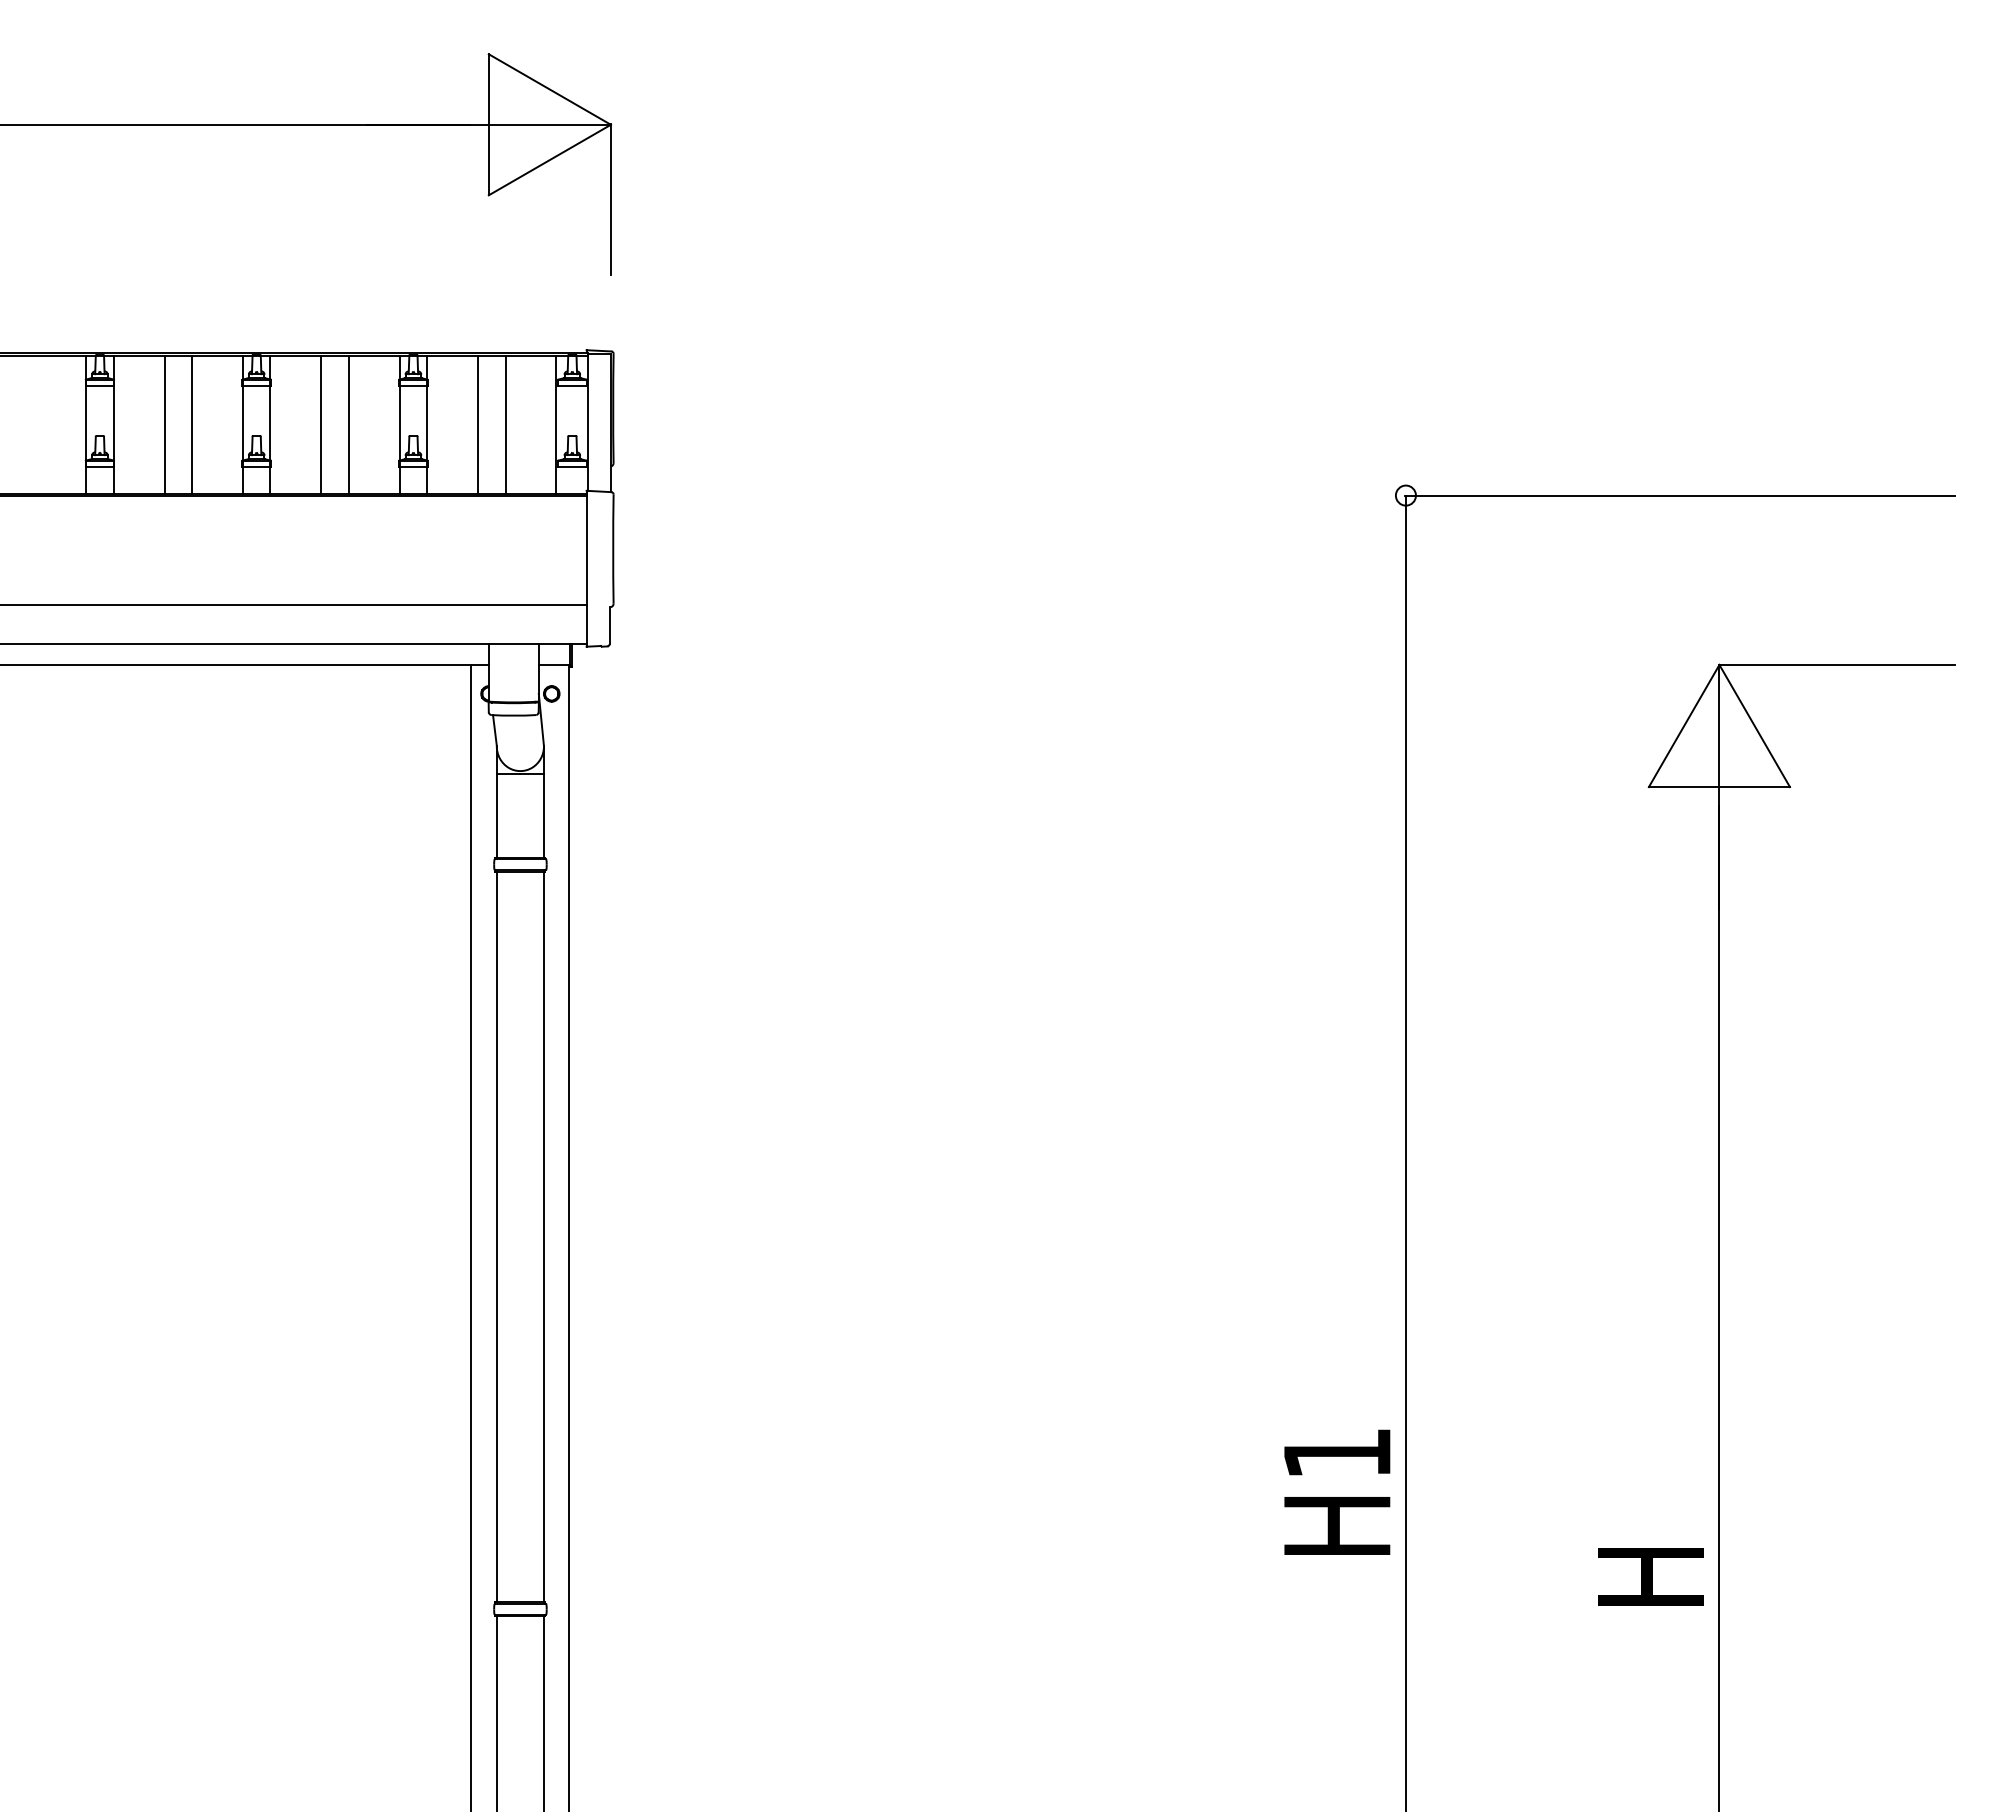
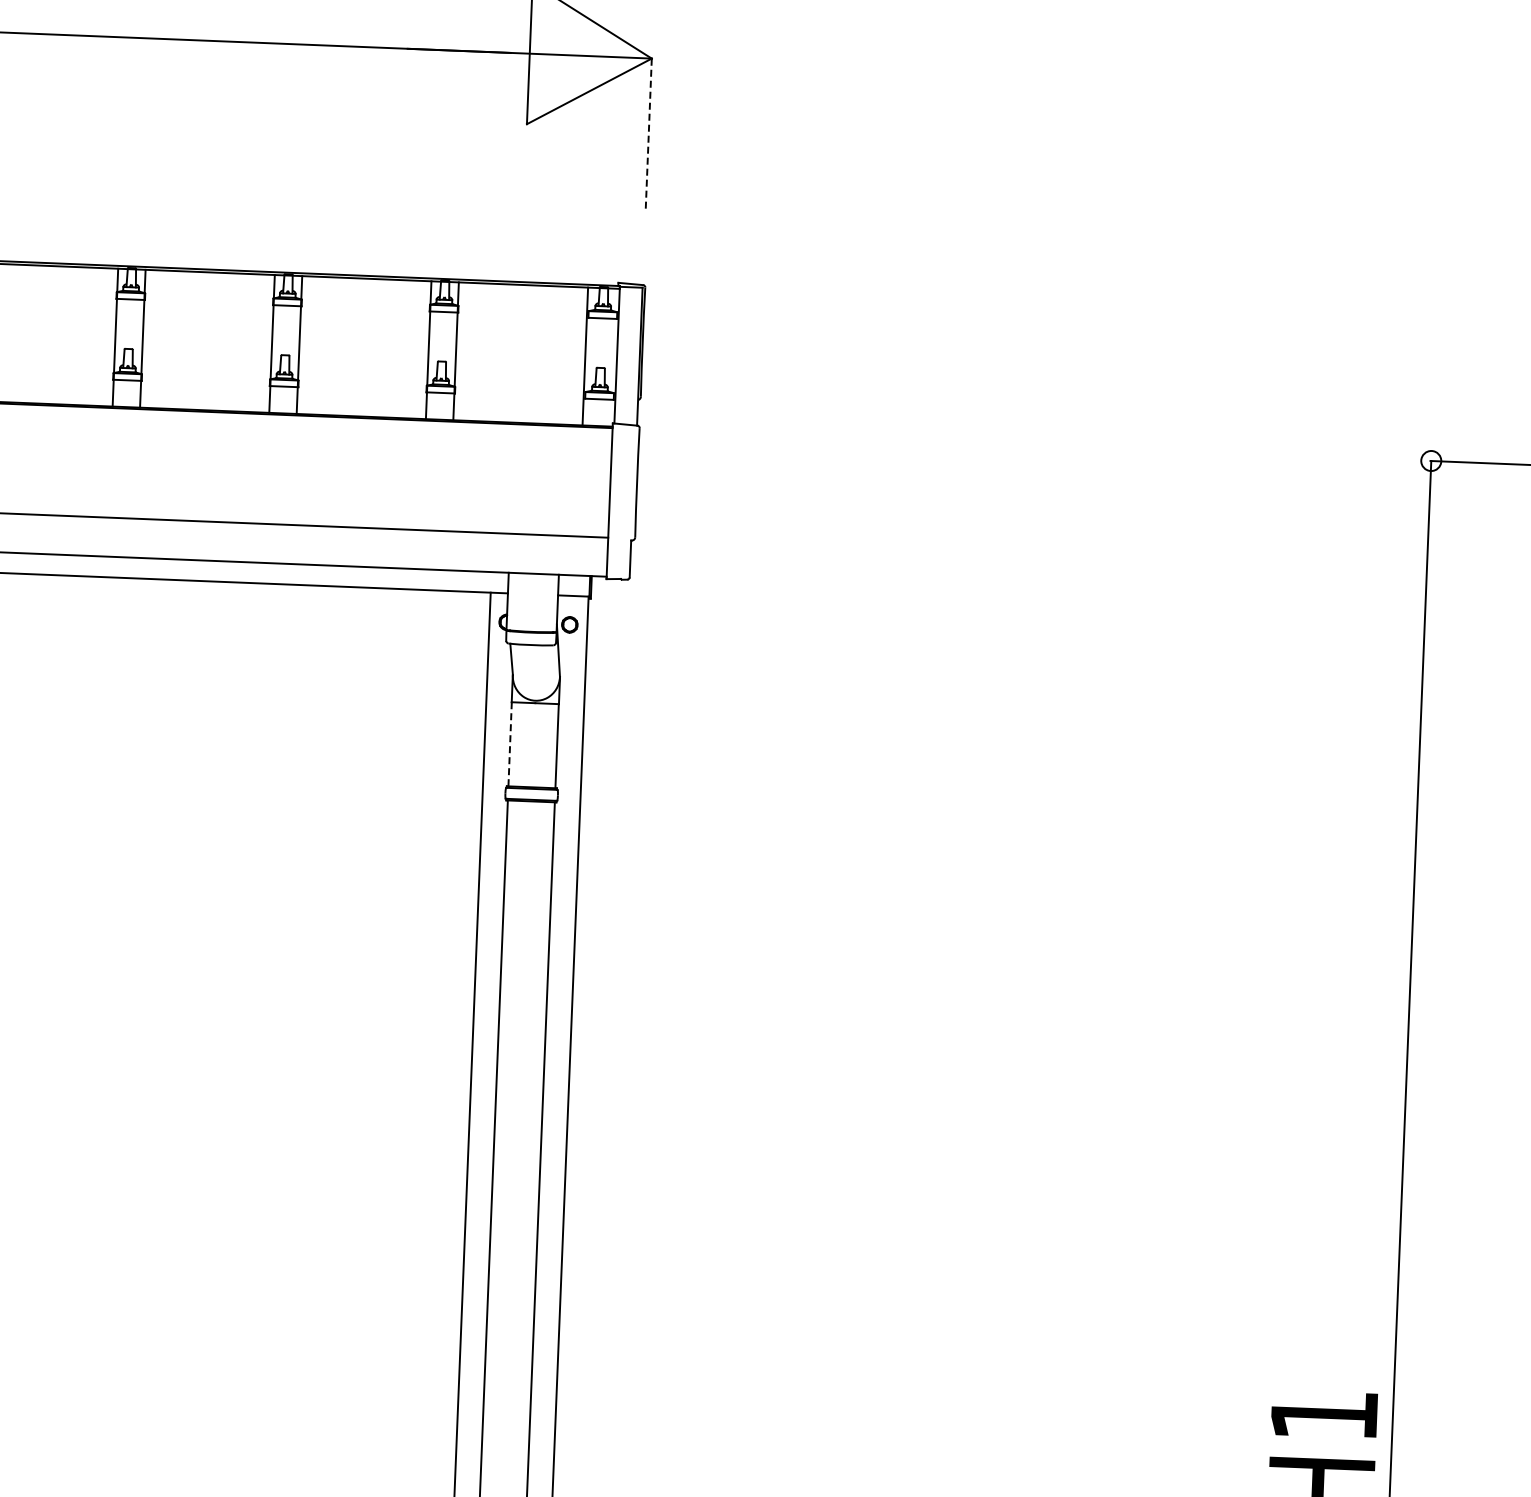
line: (610, 198) -> (648, 132), solid -> dashed
line: (164, 425) -> (193, 341), removed
line: (191, 425) -> (220, 342), removed
line: (321, 425) -> (350, 347), removed
line: (348, 425) -> (377, 348), removed
line: (478, 425) -> (507, 353), removed
line: (505, 425) -> (534, 354), removed
line: (496, 816) -> (509, 745), solid -> dashed

